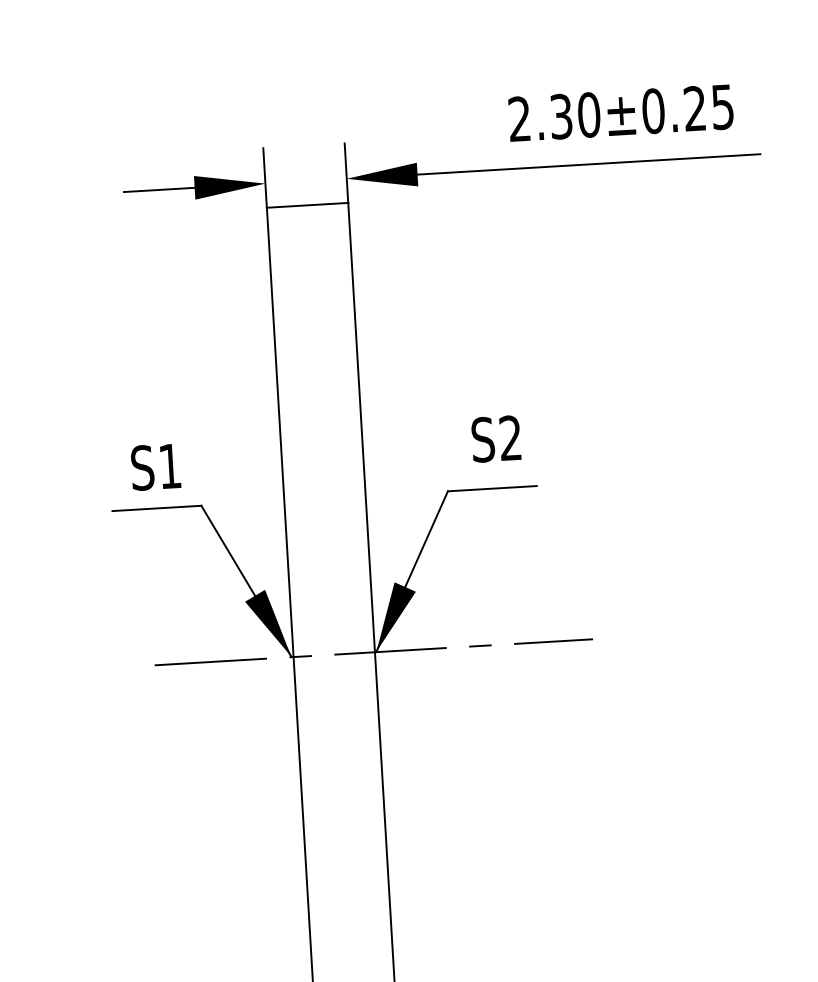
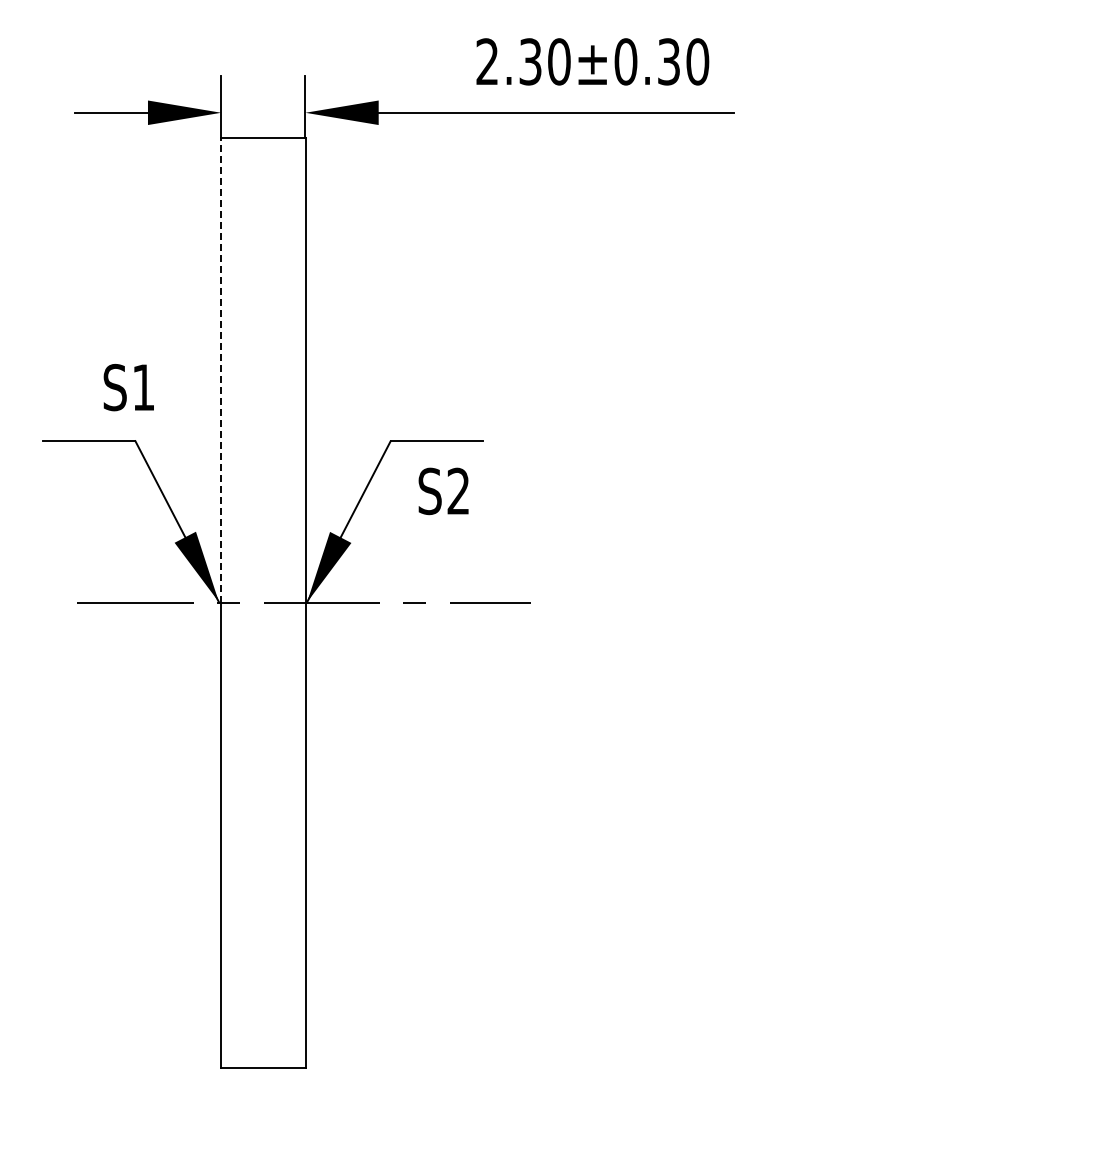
text: (709, 107) -> (683, 61), 2.30±0.25 -> 2.30±0.30
line: (280, 432) -> (221, 370), solid -> dashed
text: (496, 439) -> (443, 491), moved
text: (155, 467) -> (128, 387), moved

